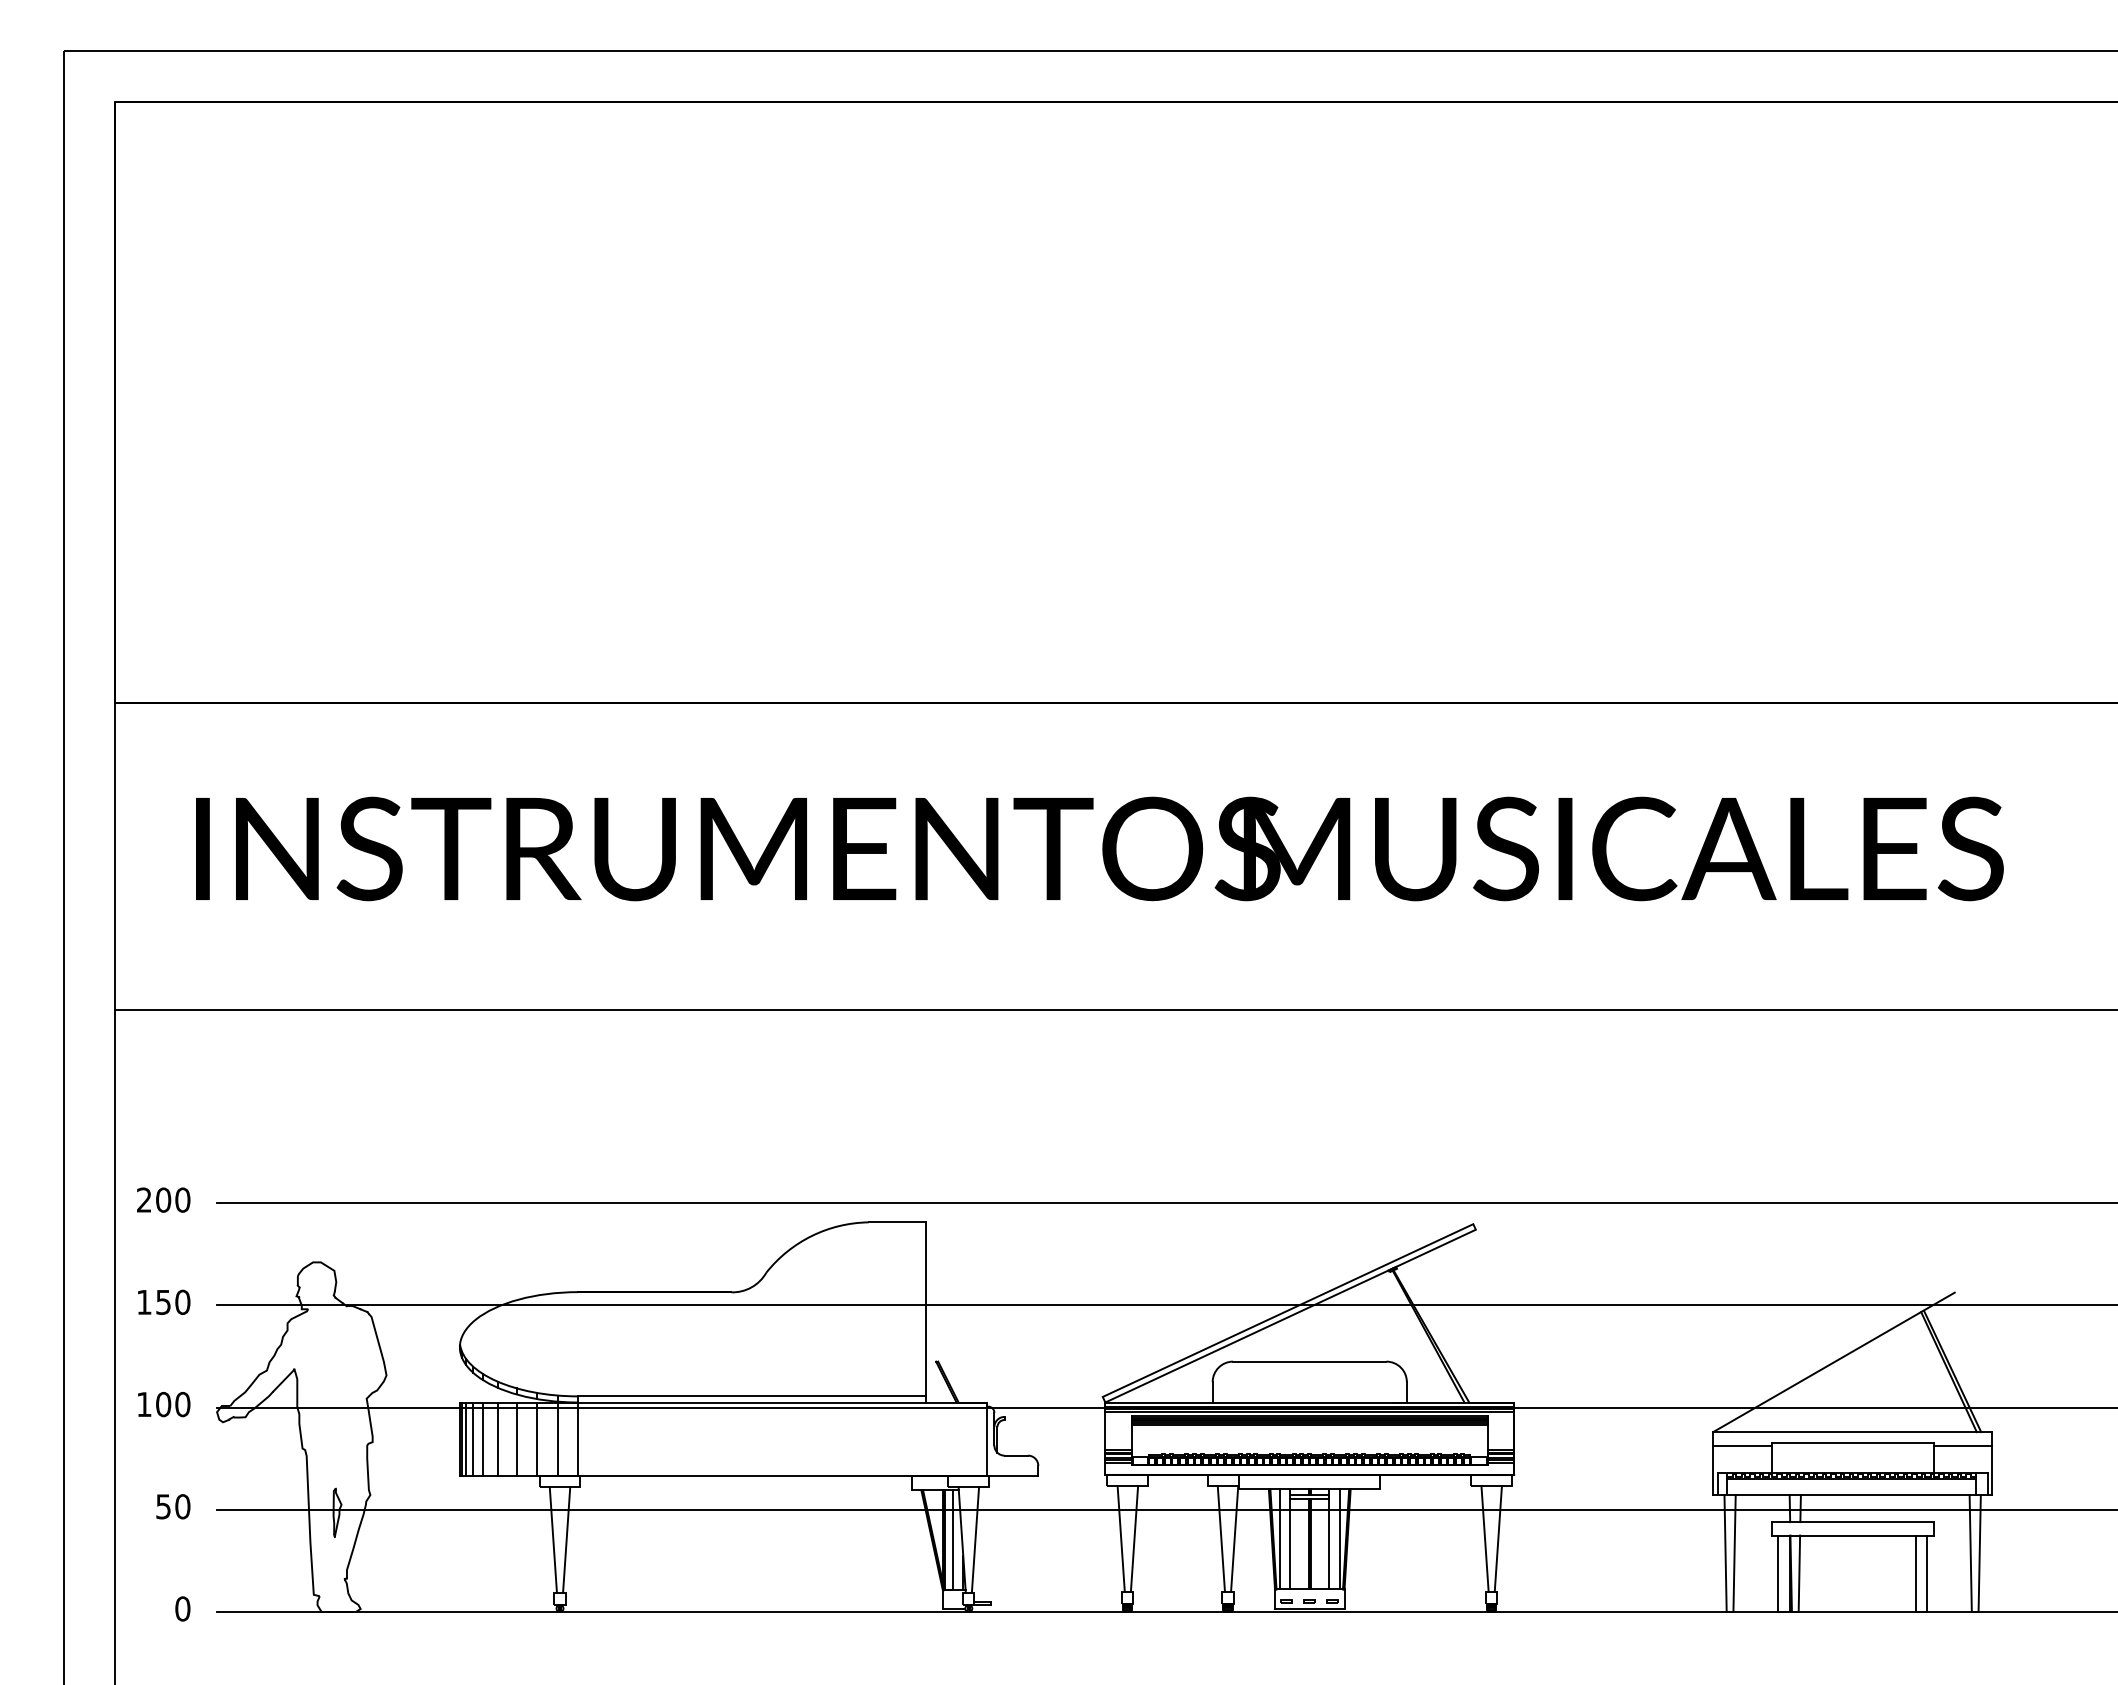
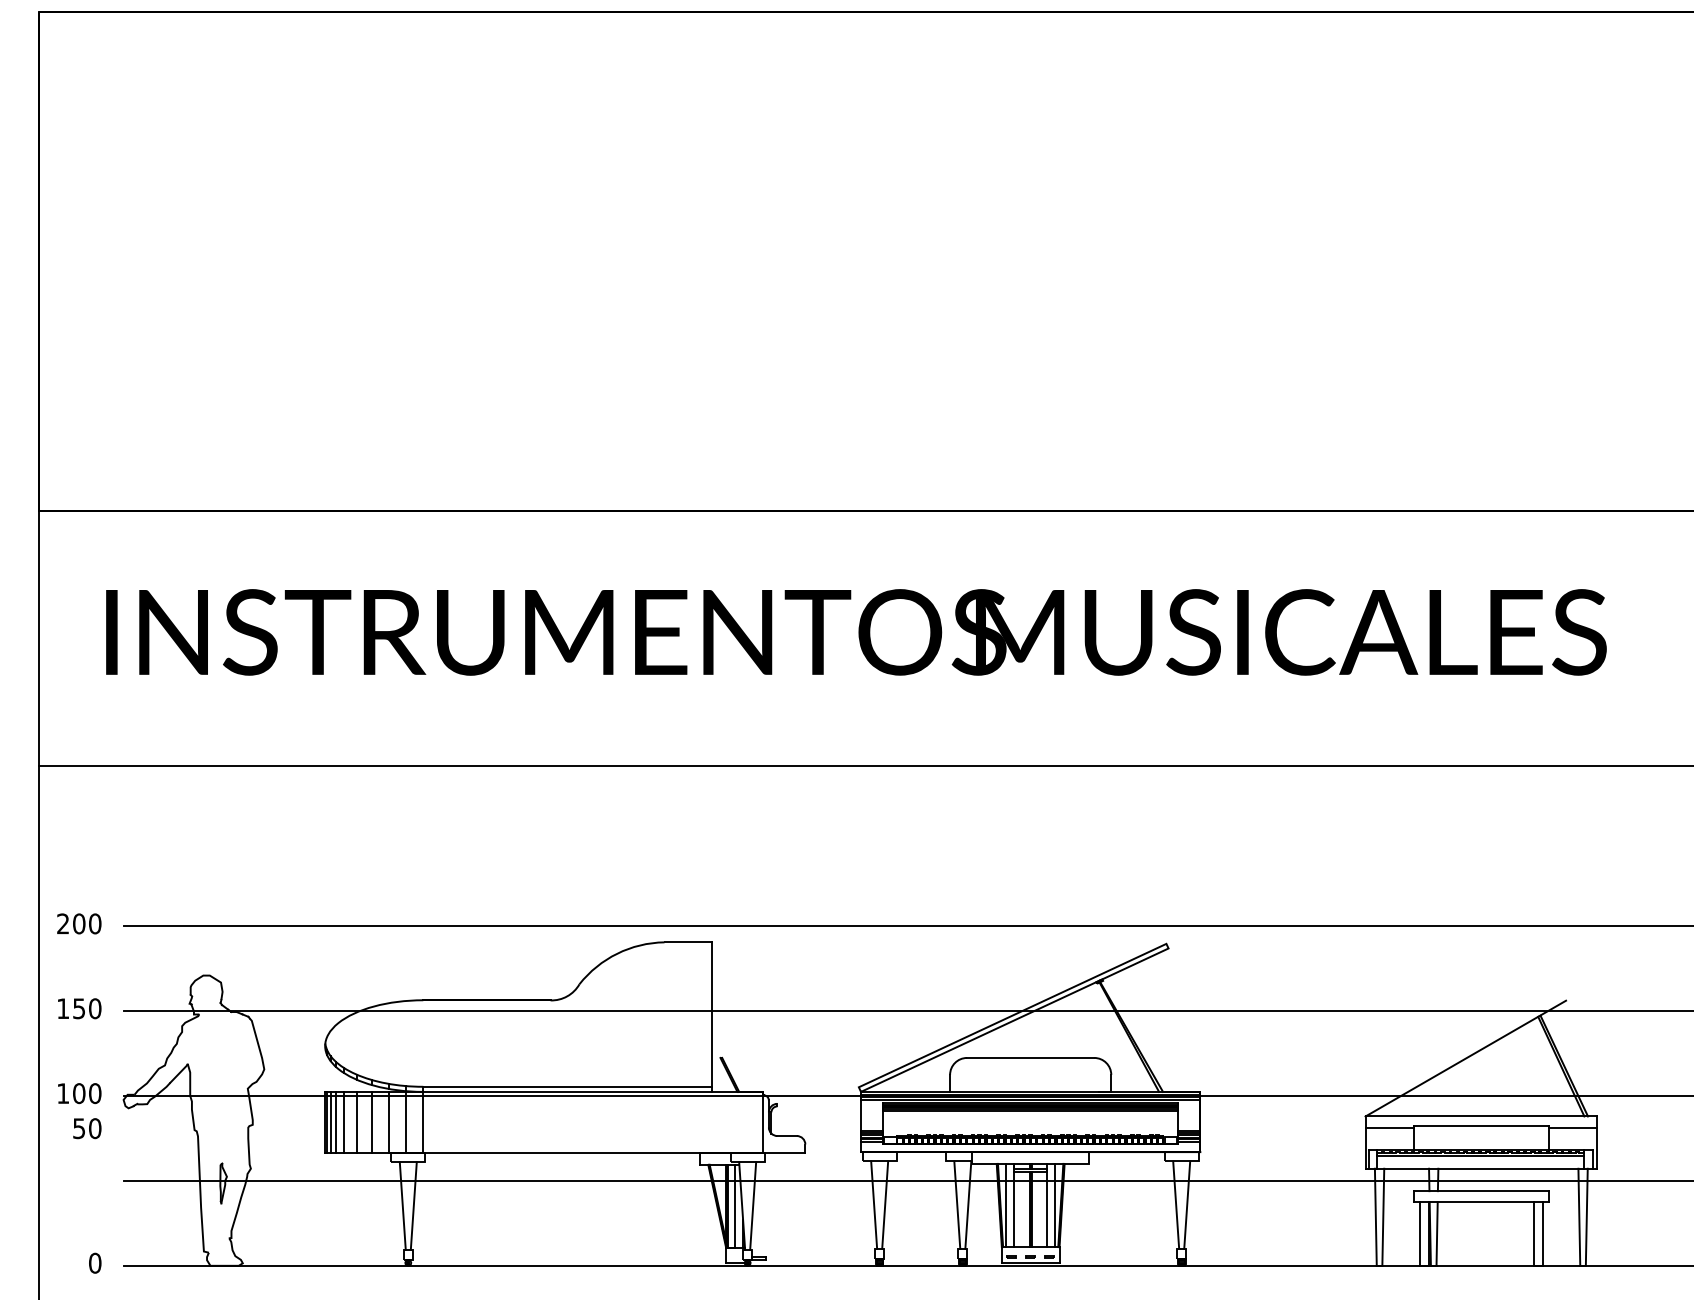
text: (173, 1506) -> (87, 1128), moved

